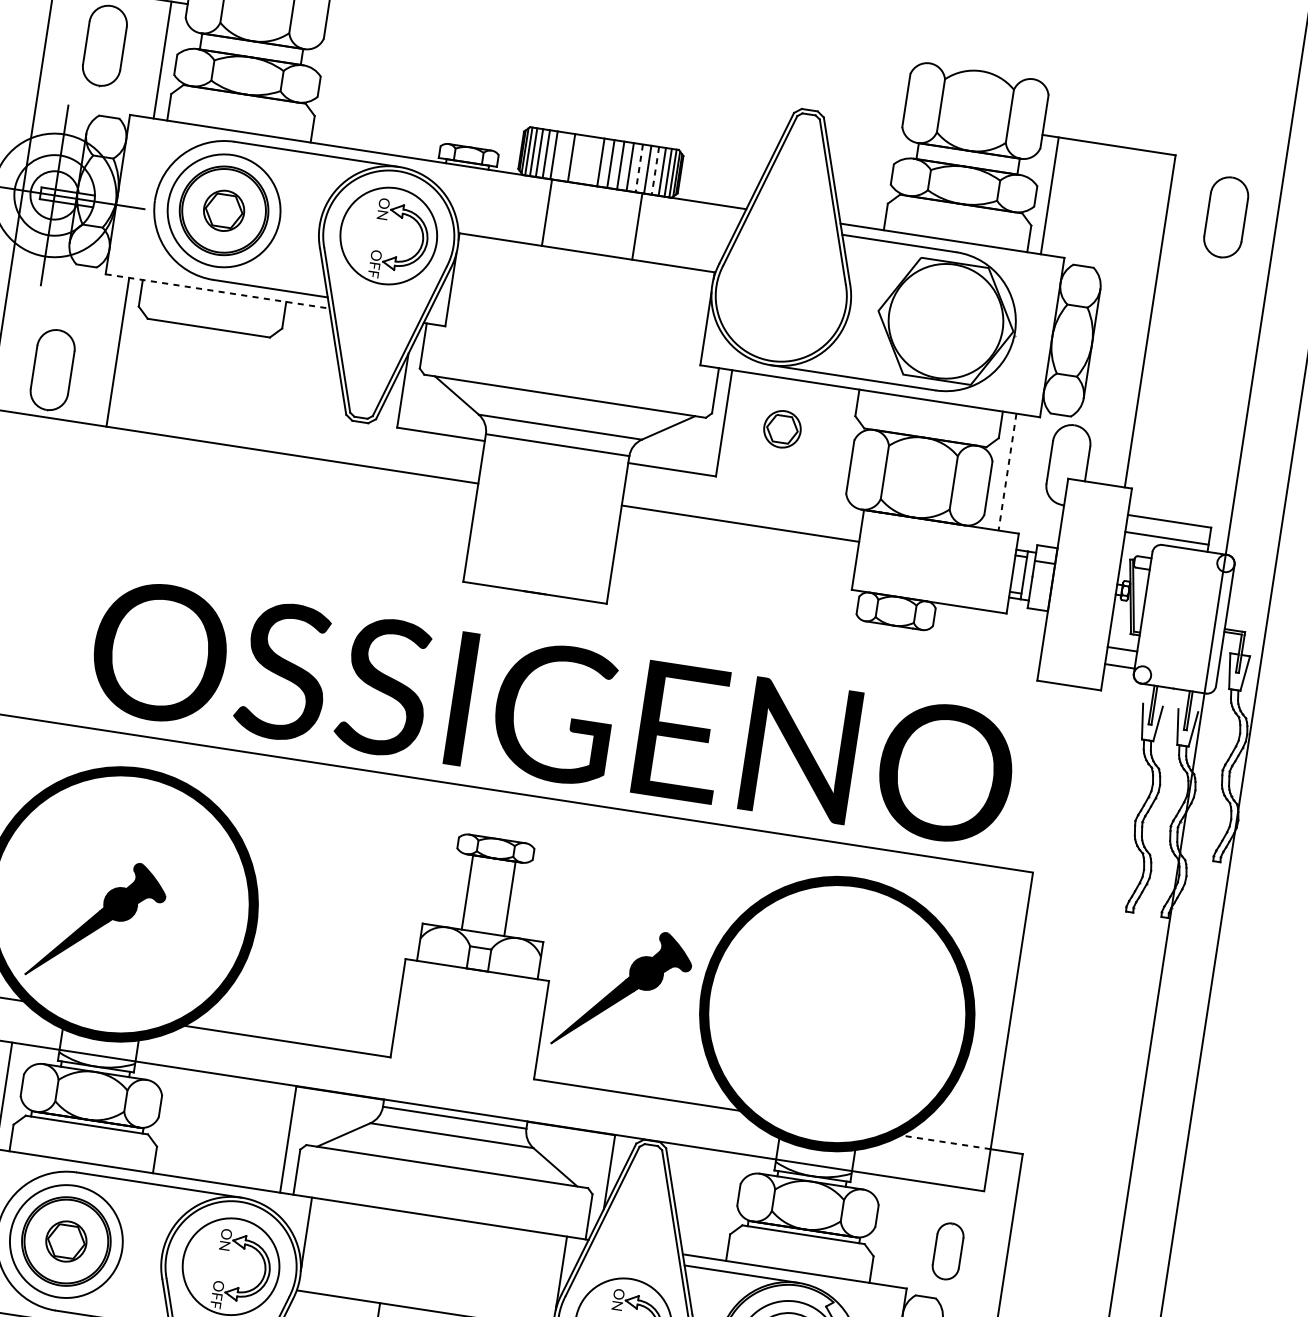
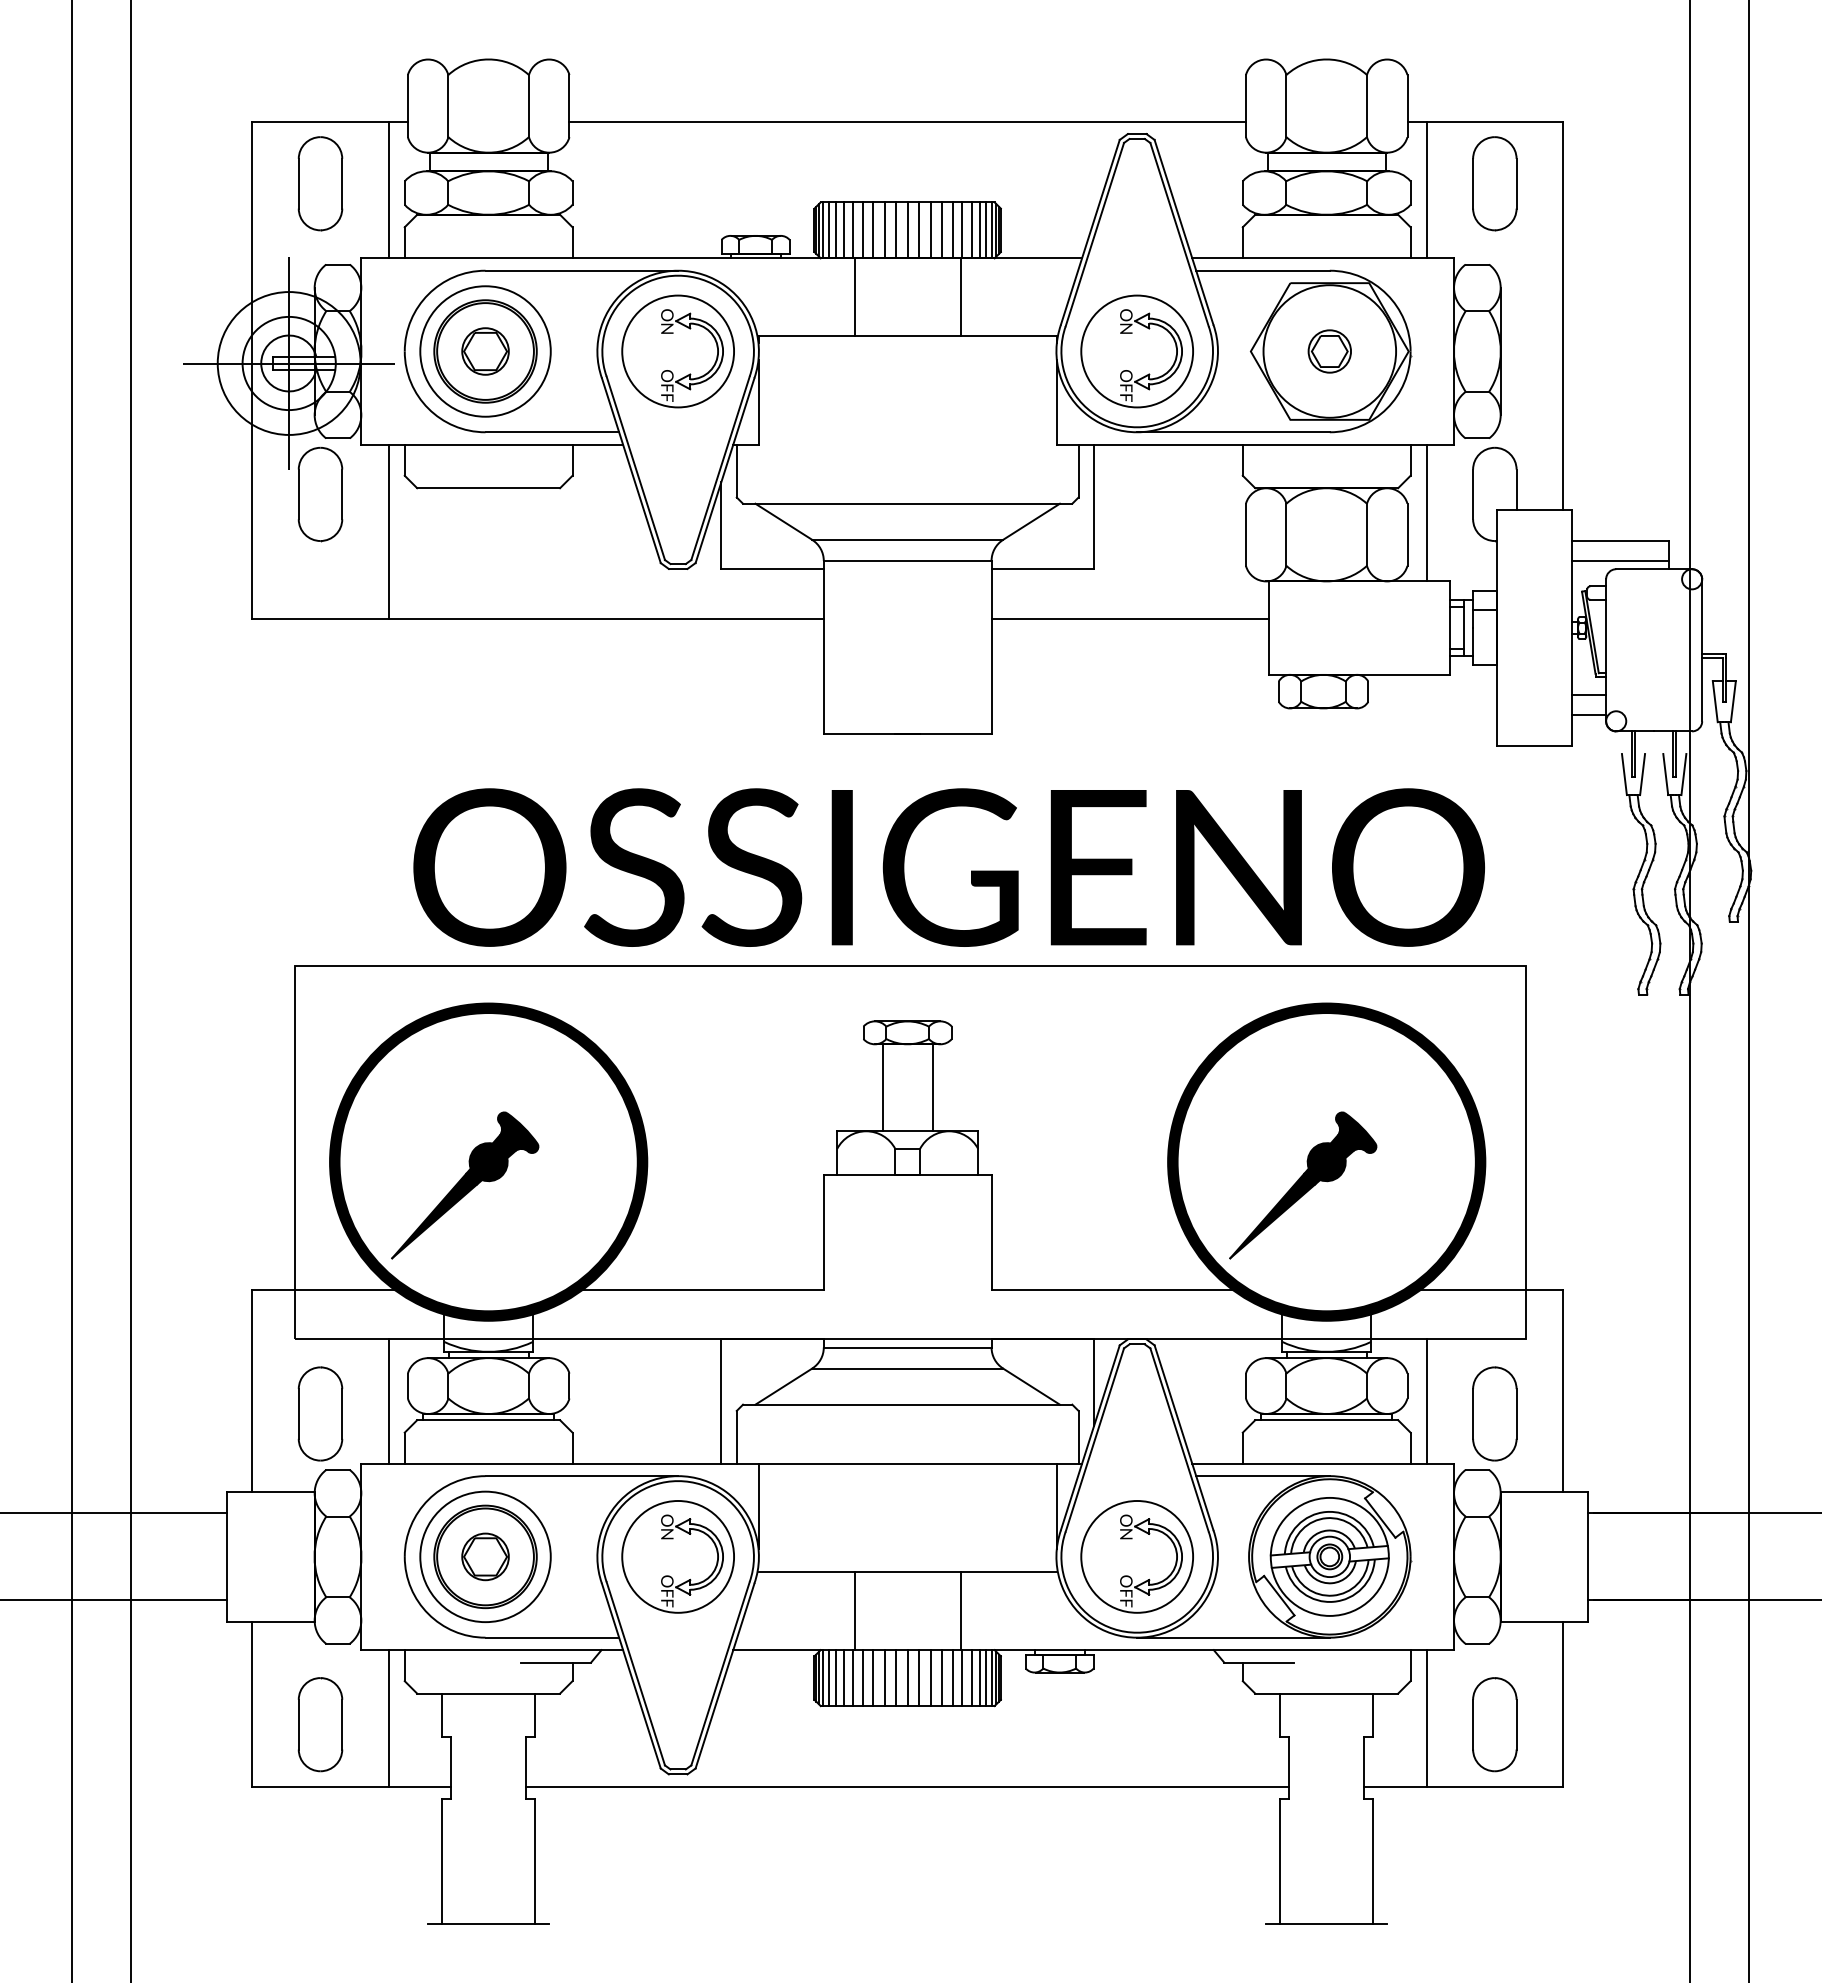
line: (614, 69) -> (907, 121), added
line: (562, 156) -> (862, 230), added
line: (581, 159) -> (884, 230), added
line: (591, 161) -> (896, 230), added
line: (639, 168) -> (952, 230), dashed -> solid
line: (655, 170) -> (971, 230), dashed -> solid
part: (1225, 217) -> (1494, 183), moved
line: (217, 291) -> (492, 444), dashed -> solid
part: (780, 296) -> (1136, 351), added
part: (52, 370) -> (320, 494), moved
part: (782, 429) -> (1329, 351), moved
line: (1007, 472) -> (1426, 513), dashed -> solid
part: (623, 990) -> (1303, 1185), moved
line: (944, 1141) -> (1471, 1289), dashed -> solid
line: (891, 1231) -> (1426, 1401), added
part: (947, 1250) -> (1494, 1413), size x1.43

